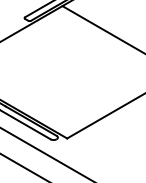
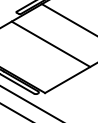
line: (75, 64) -> (50, 43), added

